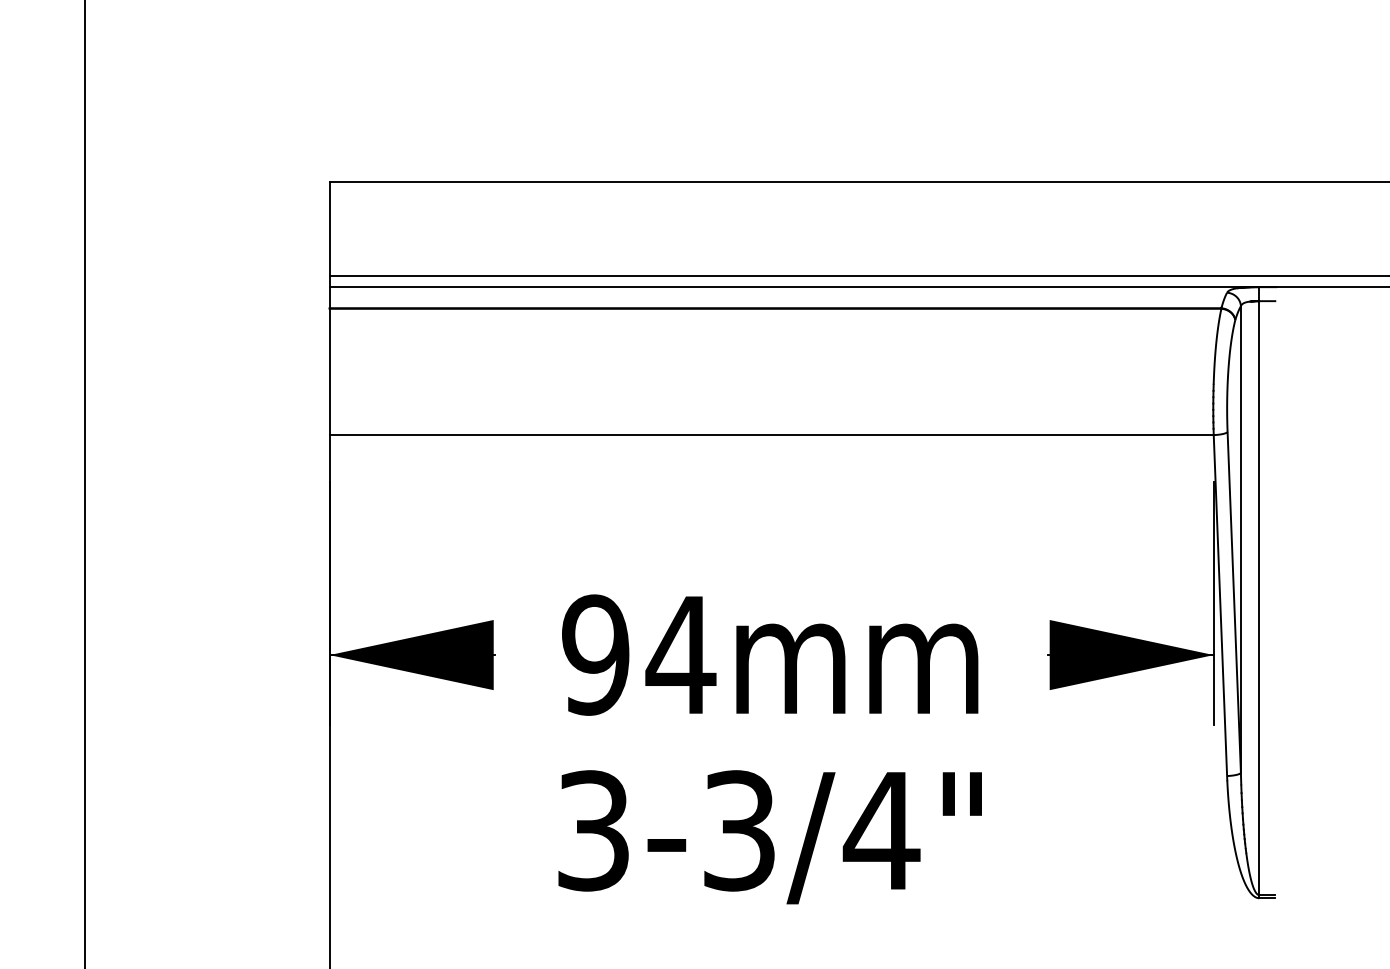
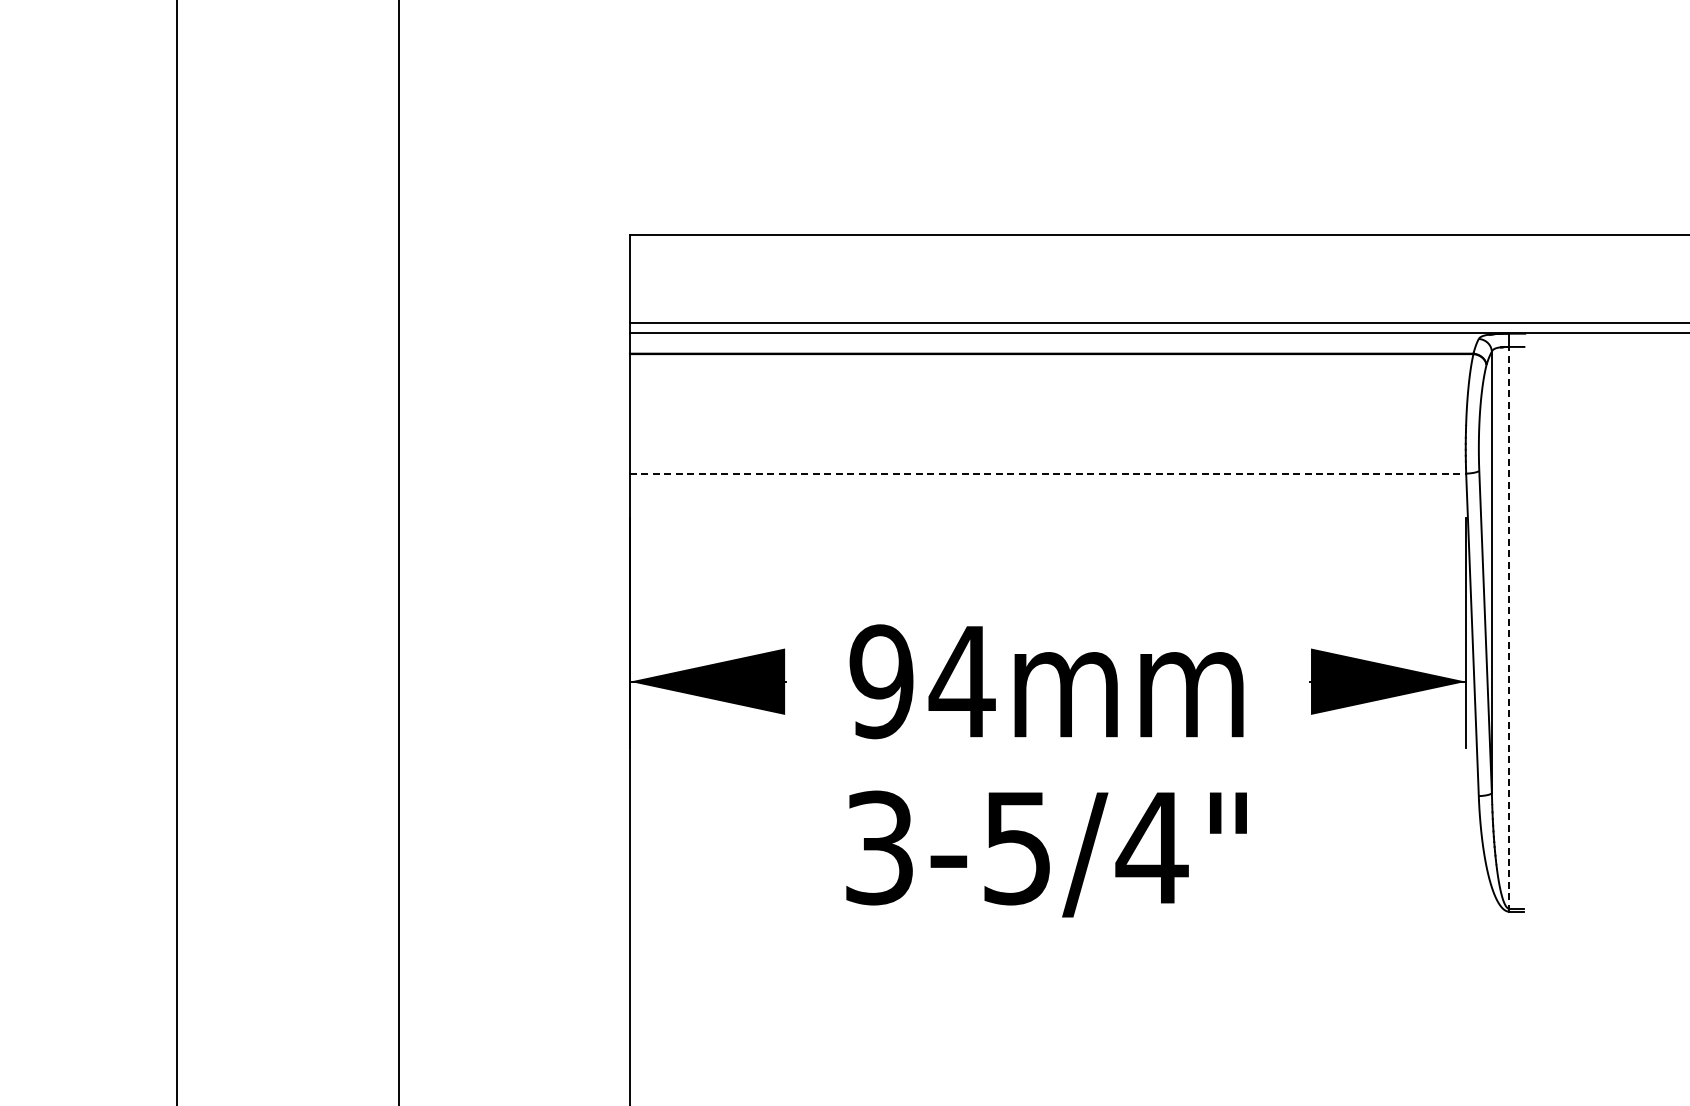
line: (772, 434) -> (1048, 473), solid -> dashed
line: (1259, 598) -> (1509, 628), solid -> dashed
text: (739, 830) -> (1017, 847), 3-3/4" -> 3-5/4"

